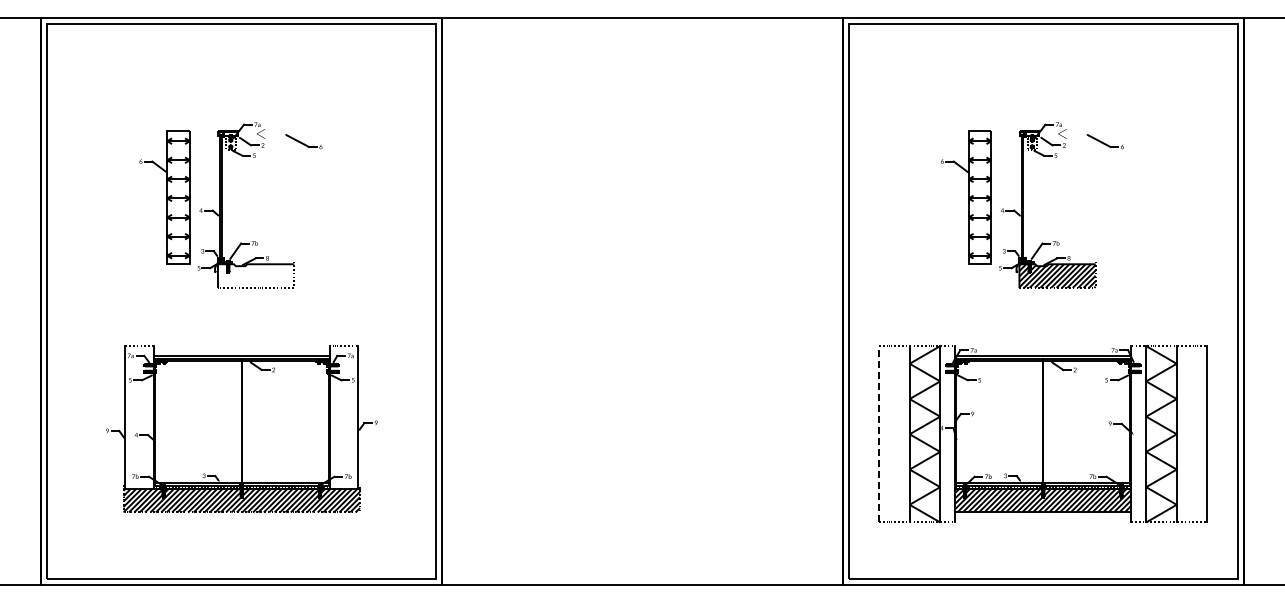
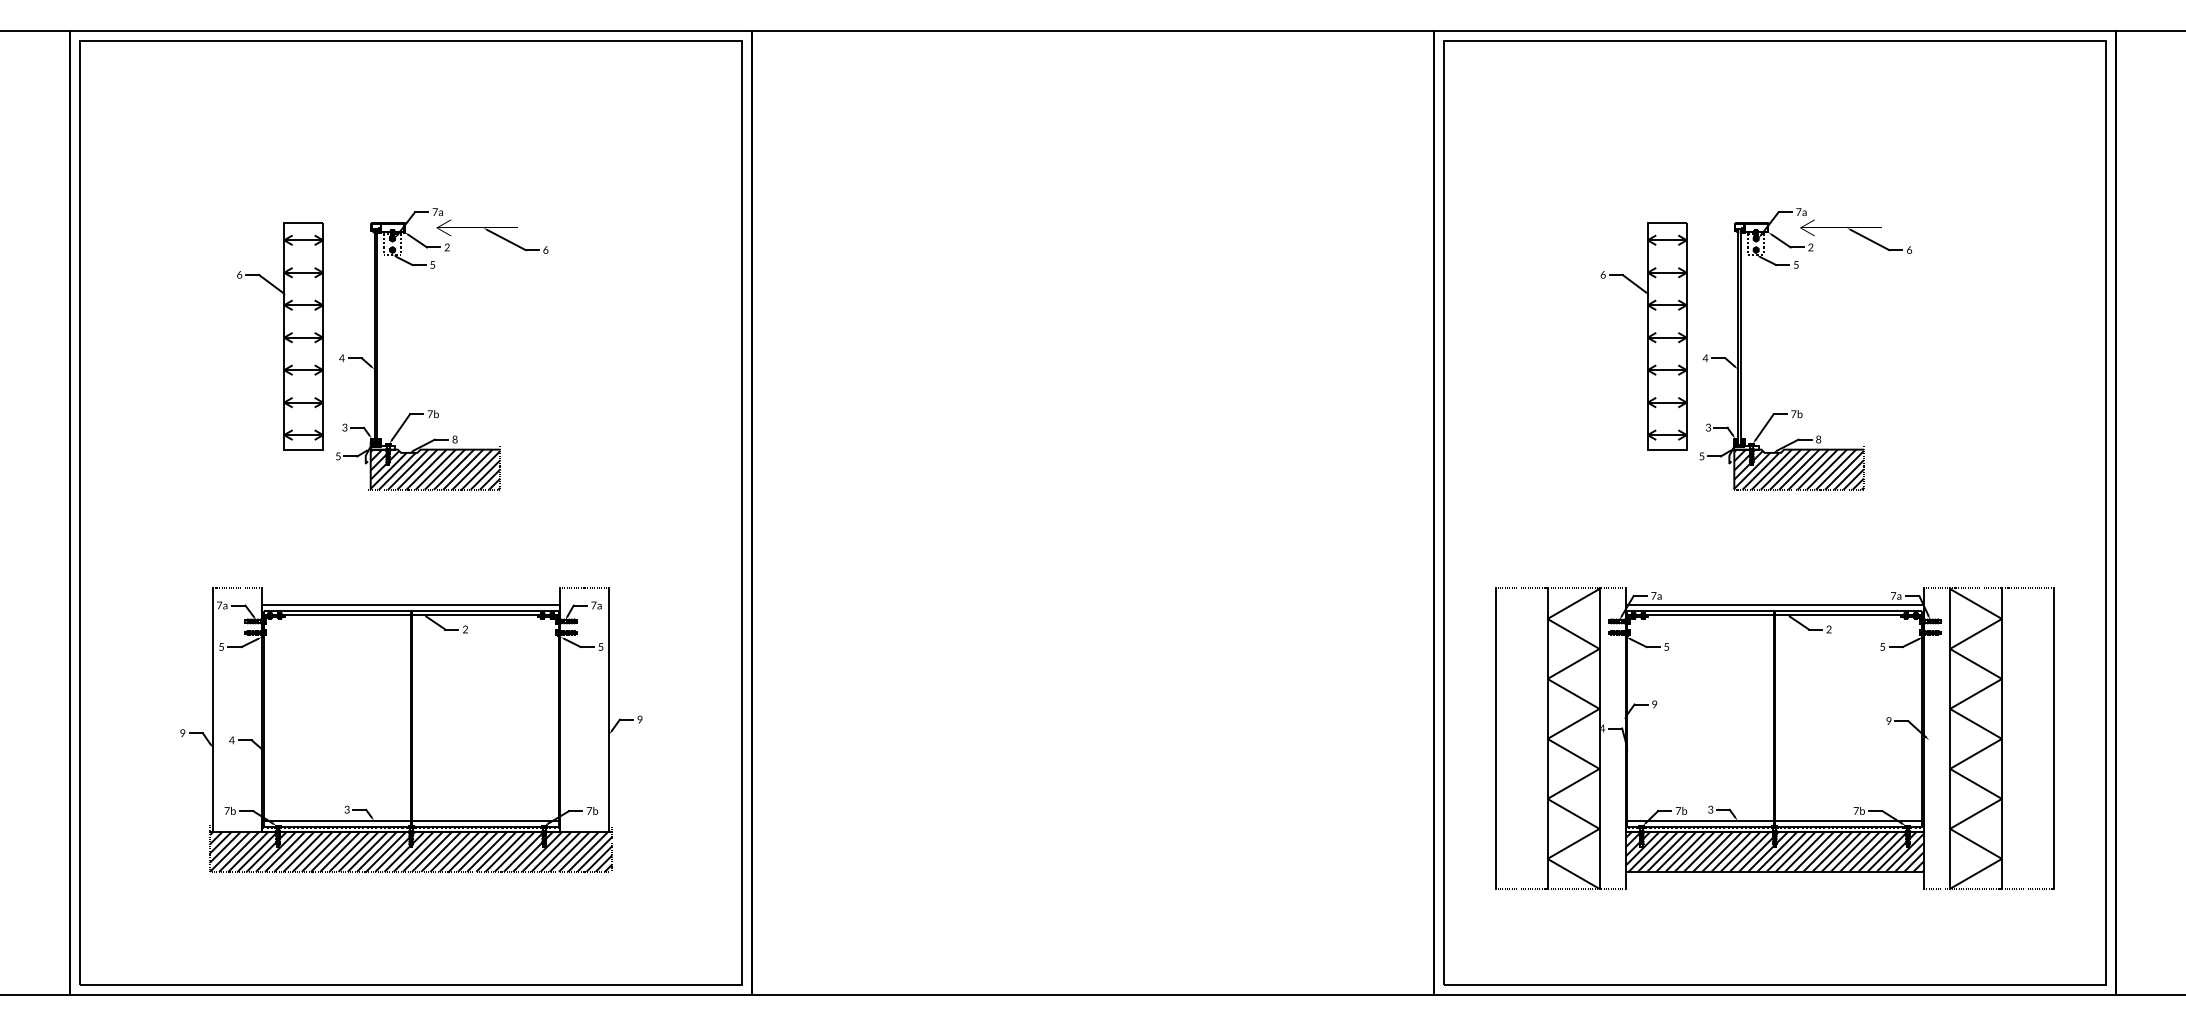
hatch: (255, 275) -> (434, 468), added
line: (879, 433) -> (1496, 737), dashed -> solid

